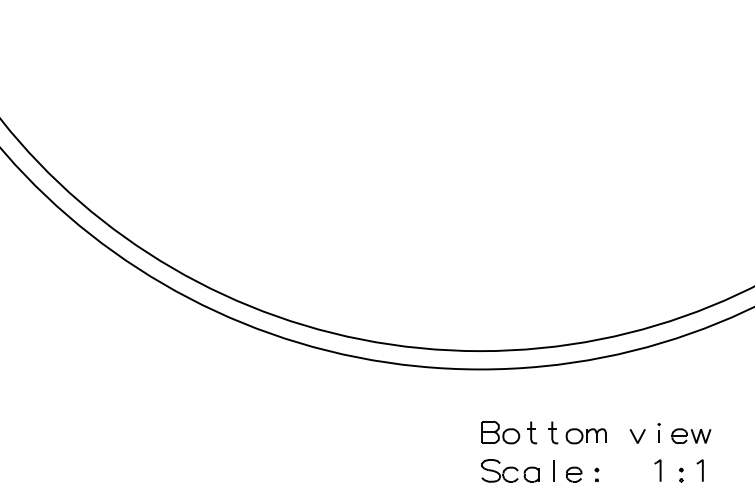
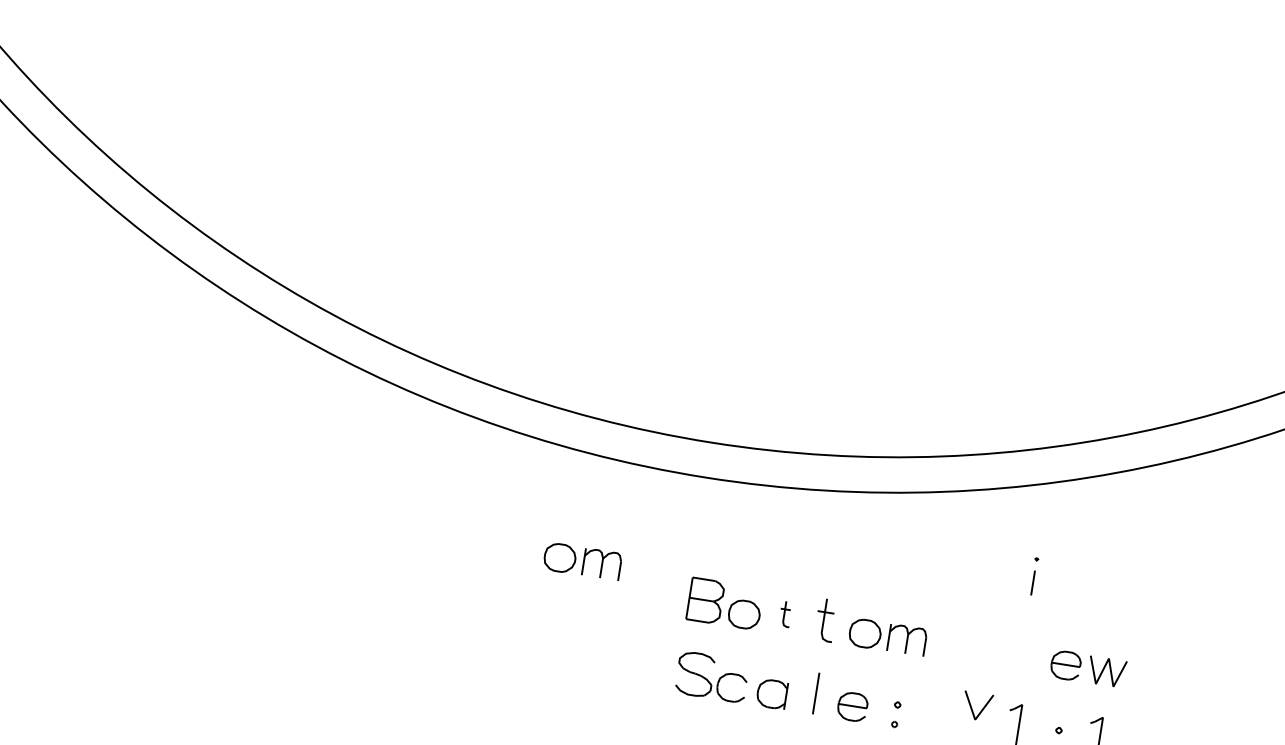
part: (423, 422) -> (580, 561), added
part: (532, 432) -> (786, 613), size x0.6
part: (658, 432) -> (1033, 574), moved
line: (635, 436) -> (973, 705), moved

